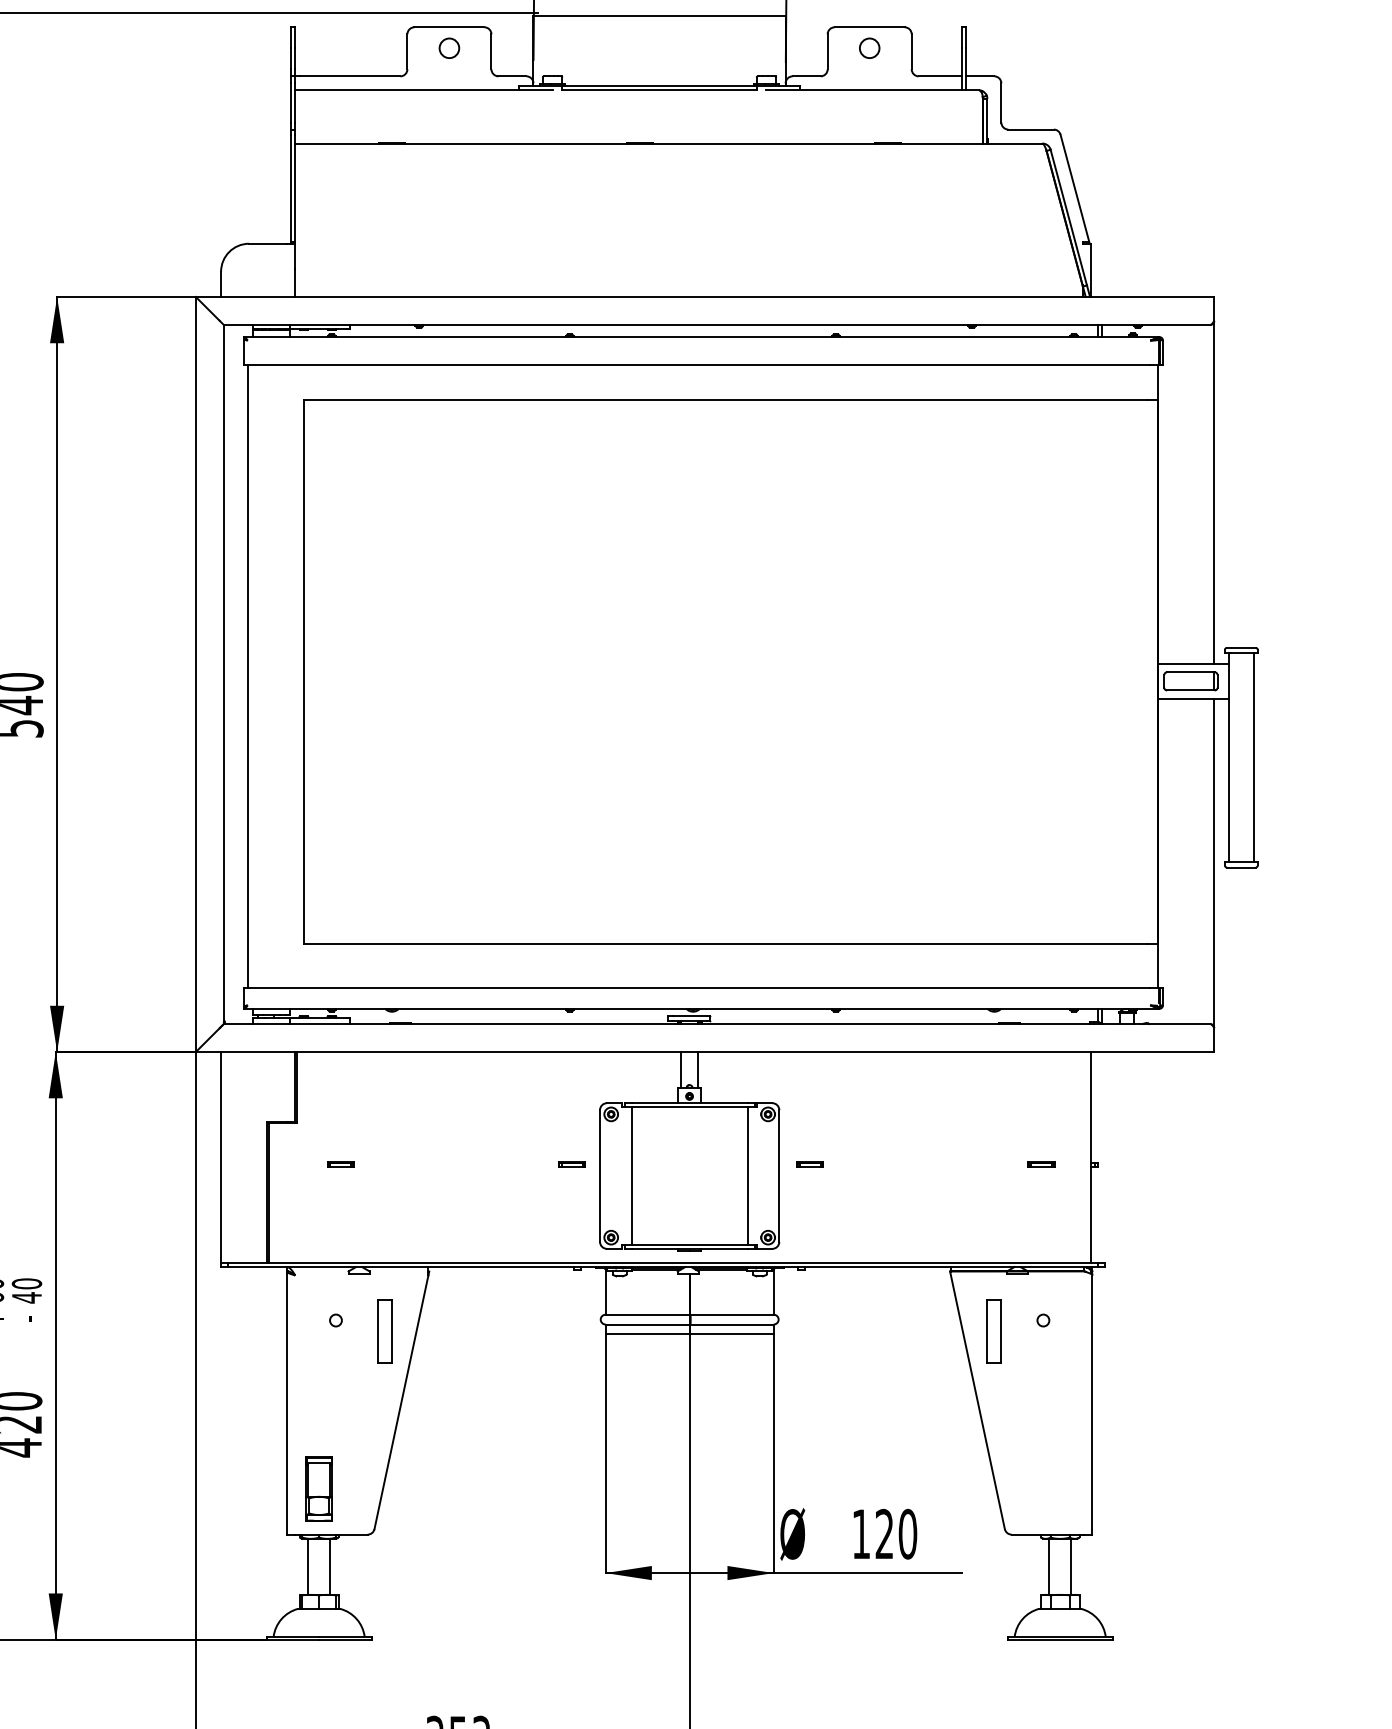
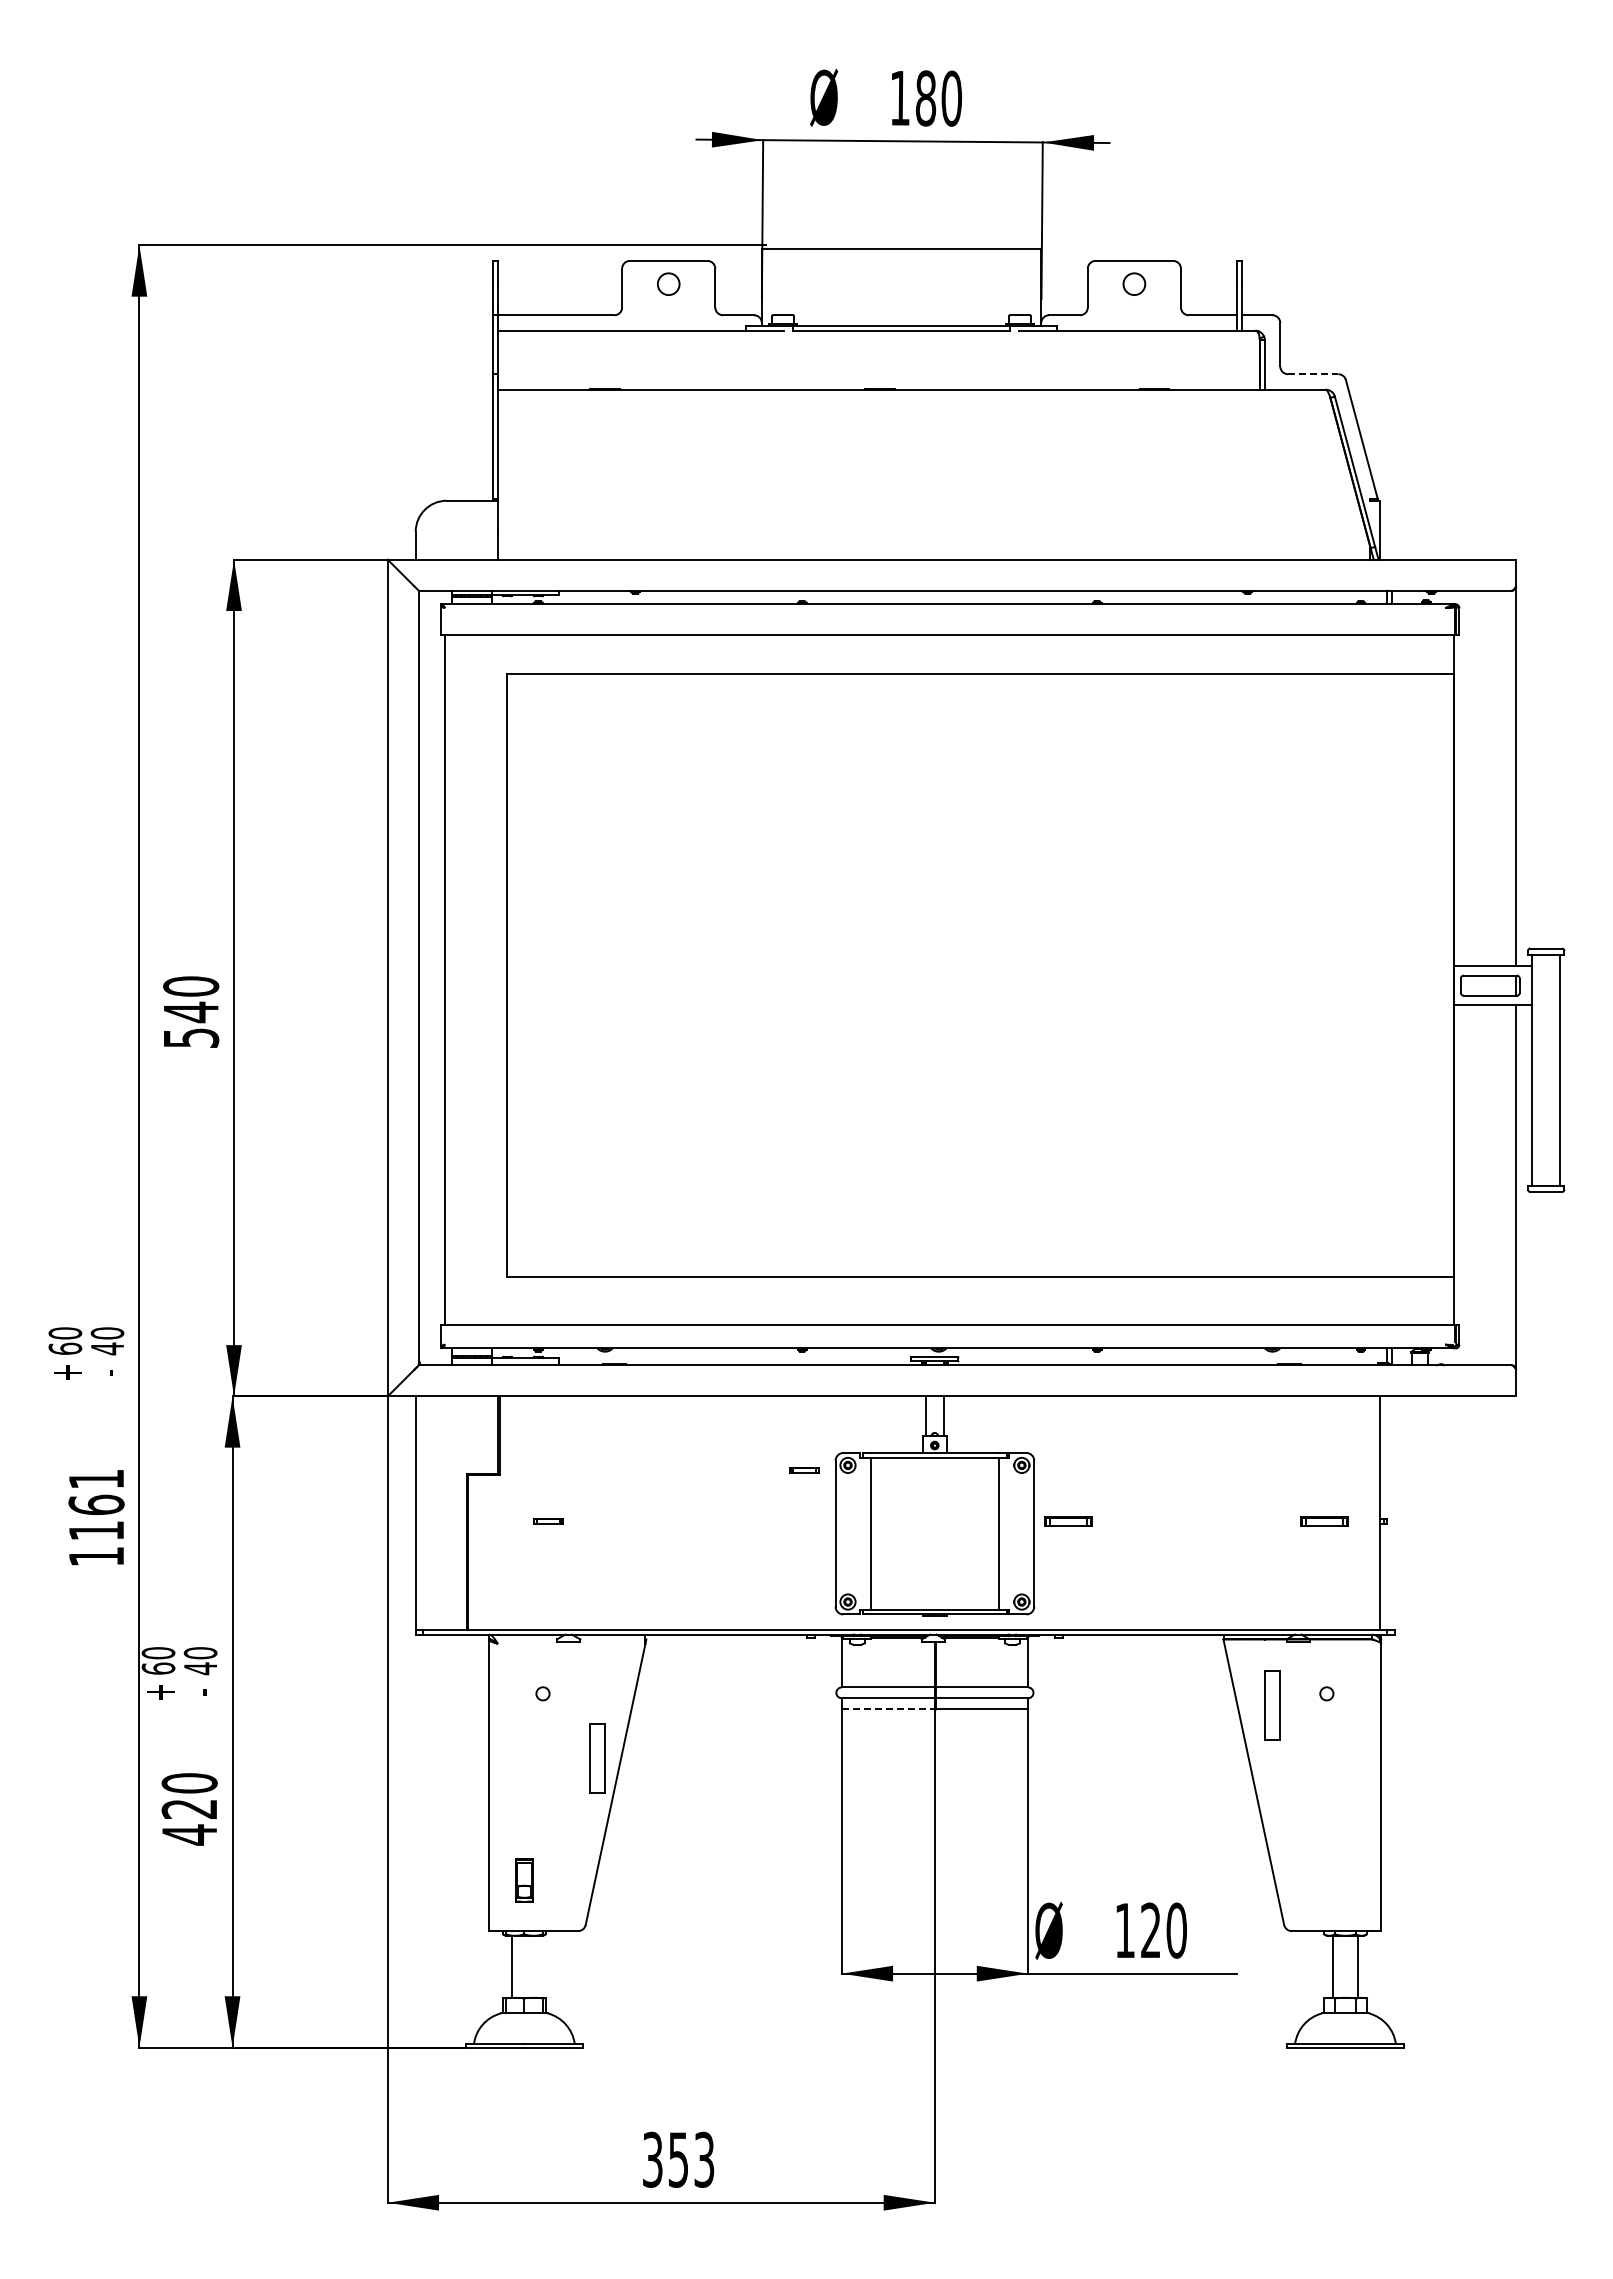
line: (1031, 129) -> (1313, 374), solid -> dashed
part: (571, 1164) -> (804, 1470), moved
part: (810, 1164) -> (1068, 1521), size x1.6
part: (1041, 1164) -> (1324, 1521), size x1.6
part: (385, 1331) -> (597, 1758), moved
line: (647, 1334) -> (888, 1709), solid -> dashed
part: (319, 1488) -> (524, 1880), size x0.6
line: (330, 1566) -> (536, 1966), removed

